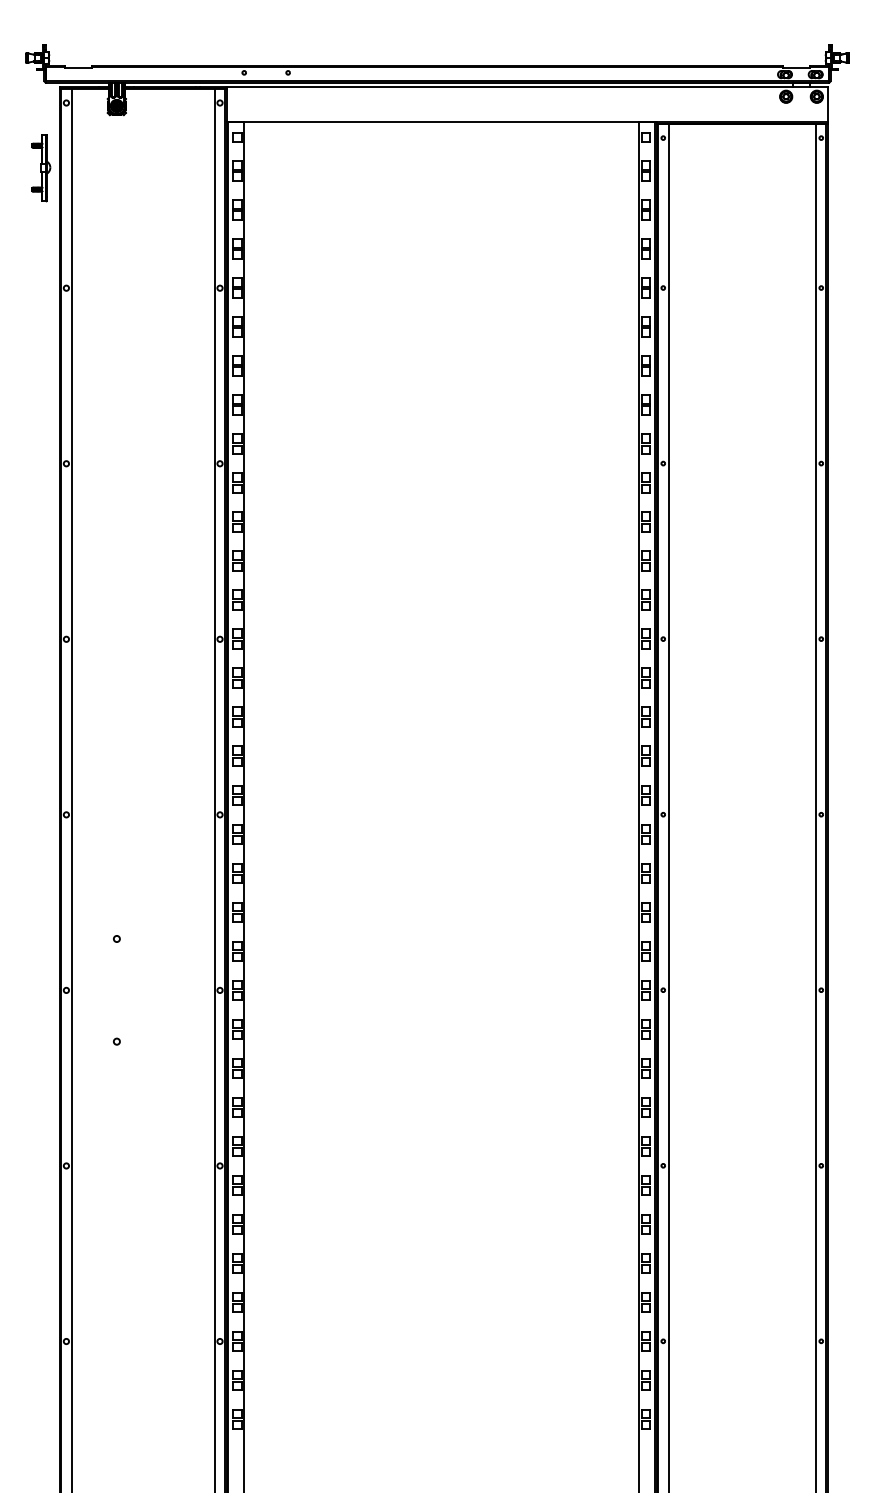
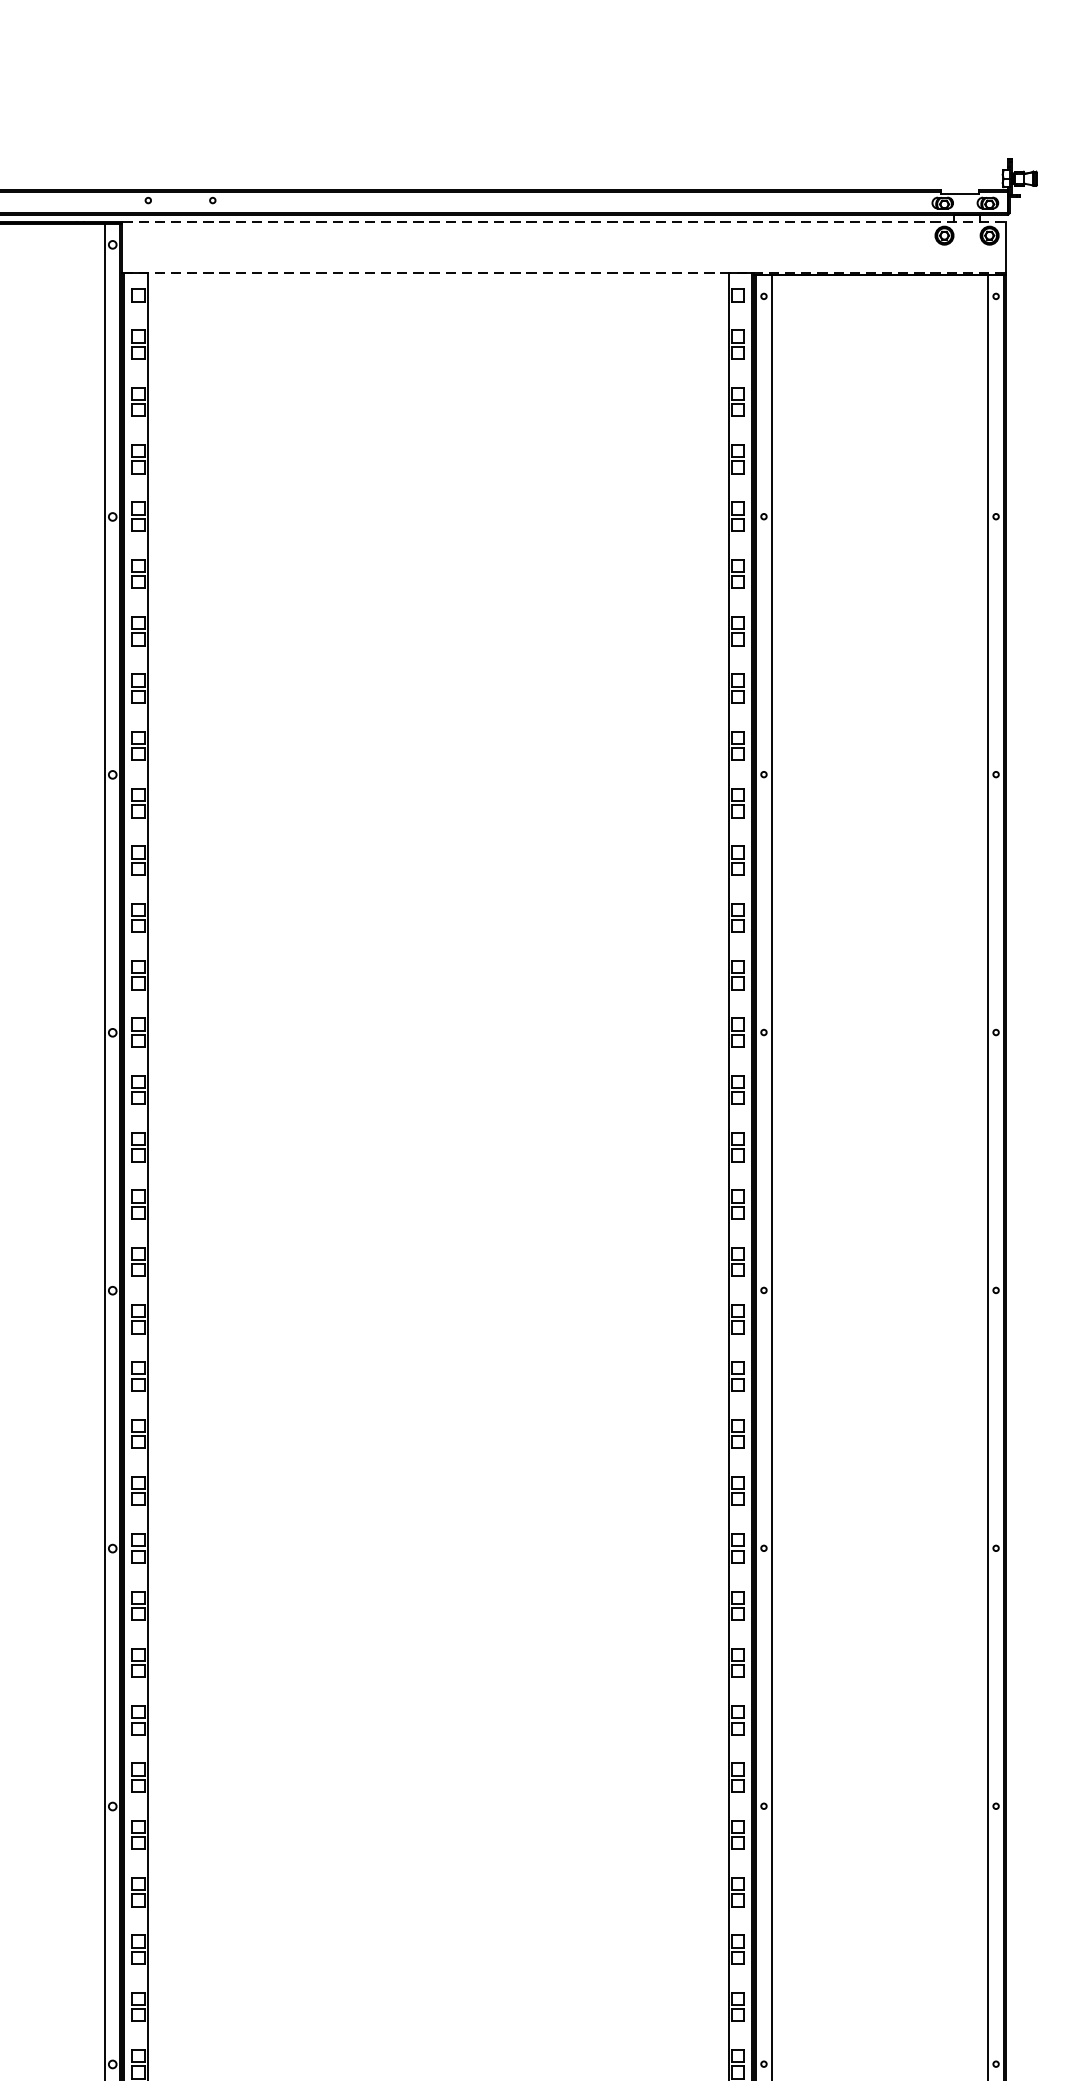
line: (527, 87) -> (564, 222), solid -> dashed
line: (527, 122) -> (564, 273), solid -> dashed

